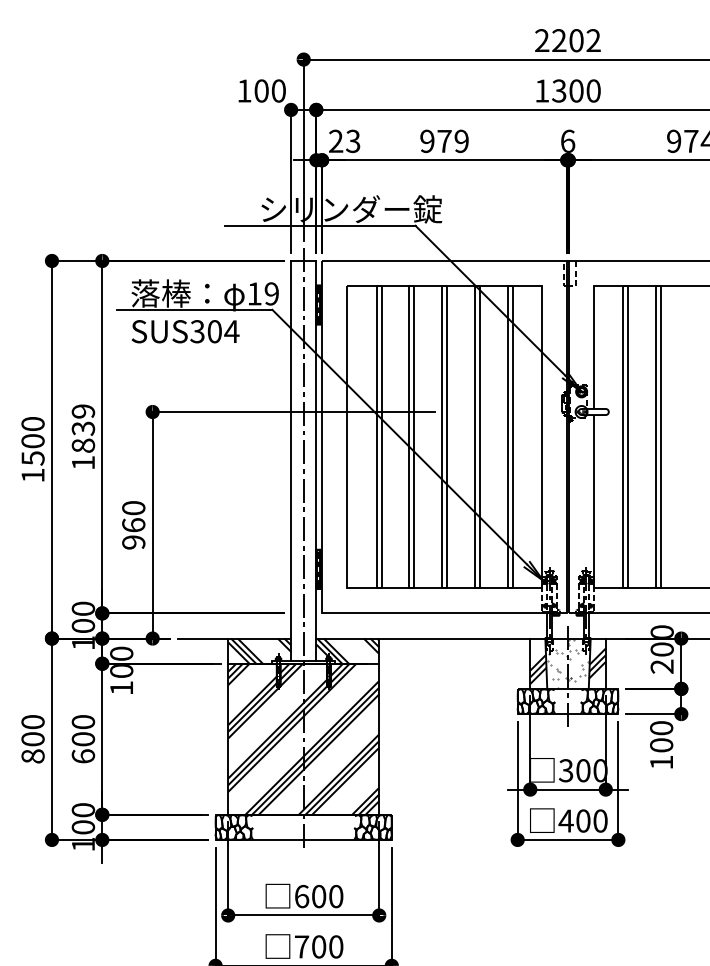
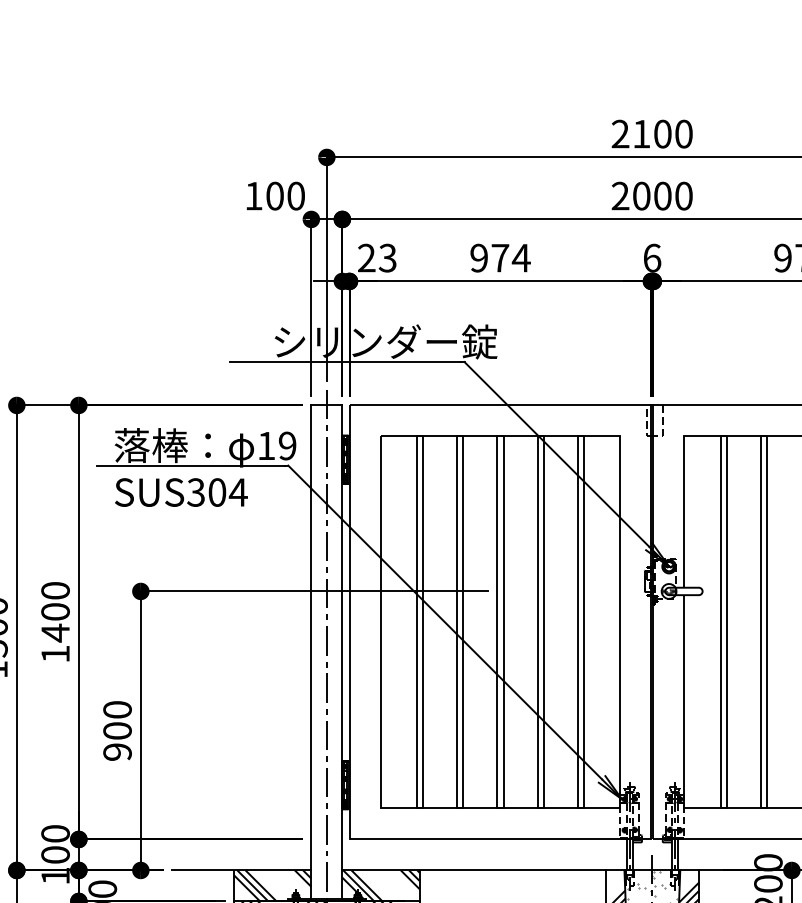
text: (576, 40) -> (662, 133), 2202 -> 2100
text: (550, 90) -> (630, 195), 1300 -> 2000
text: (461, 141) -> (521, 258), 979 -> 974
text: (83, 428) -> (55, 611), 1839 -> 1400
text: (133, 525) -> (117, 731), 960 -> 900

